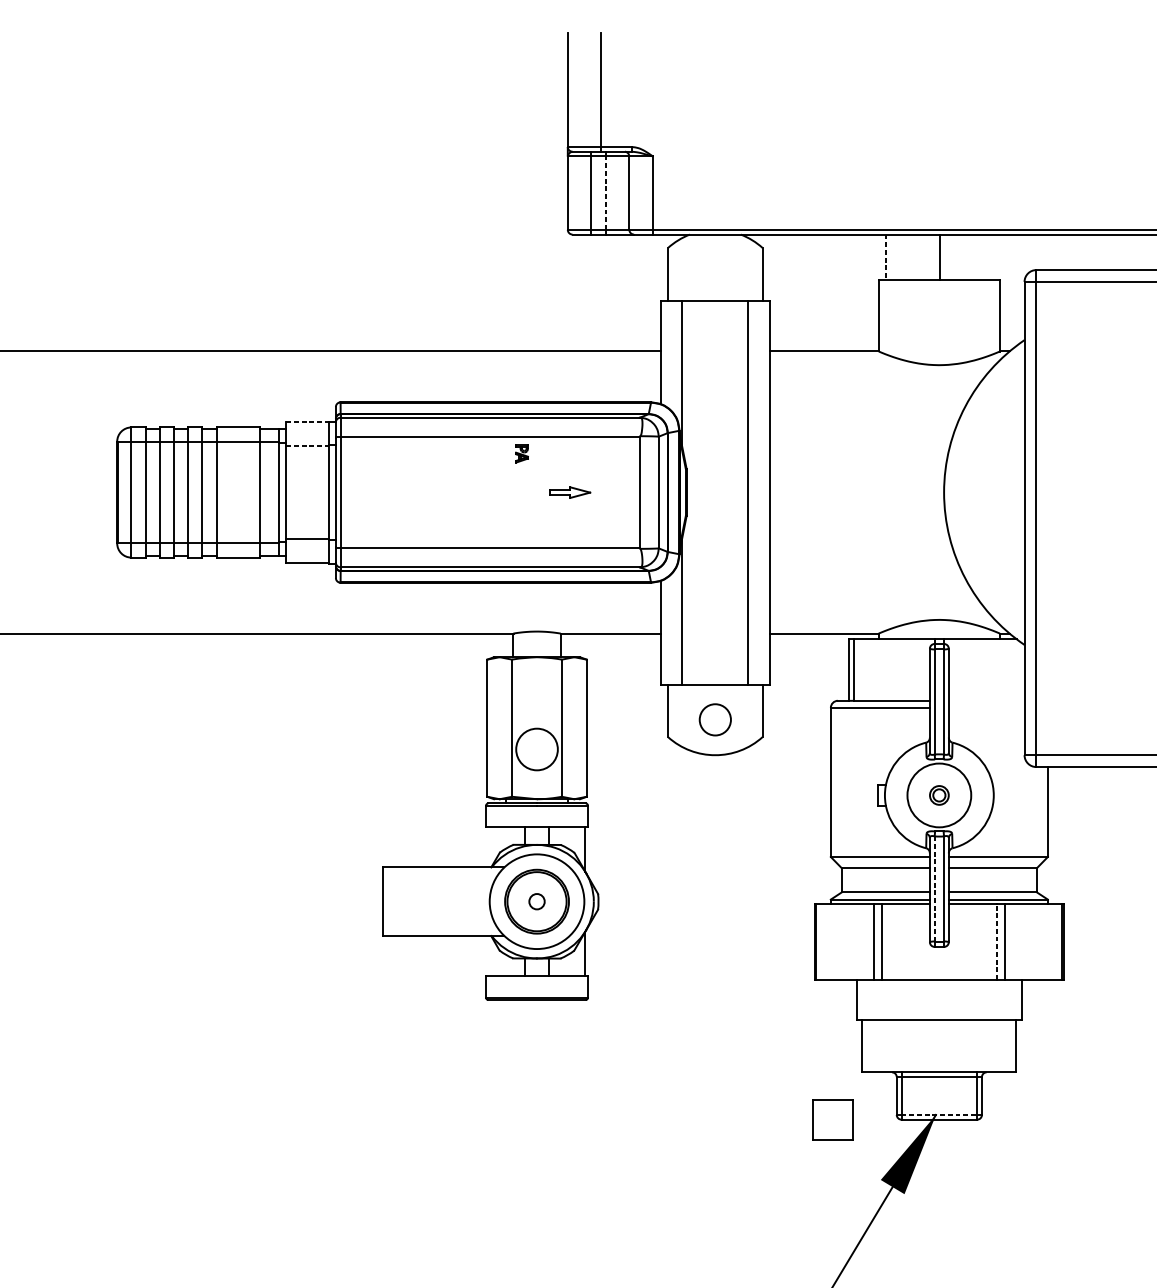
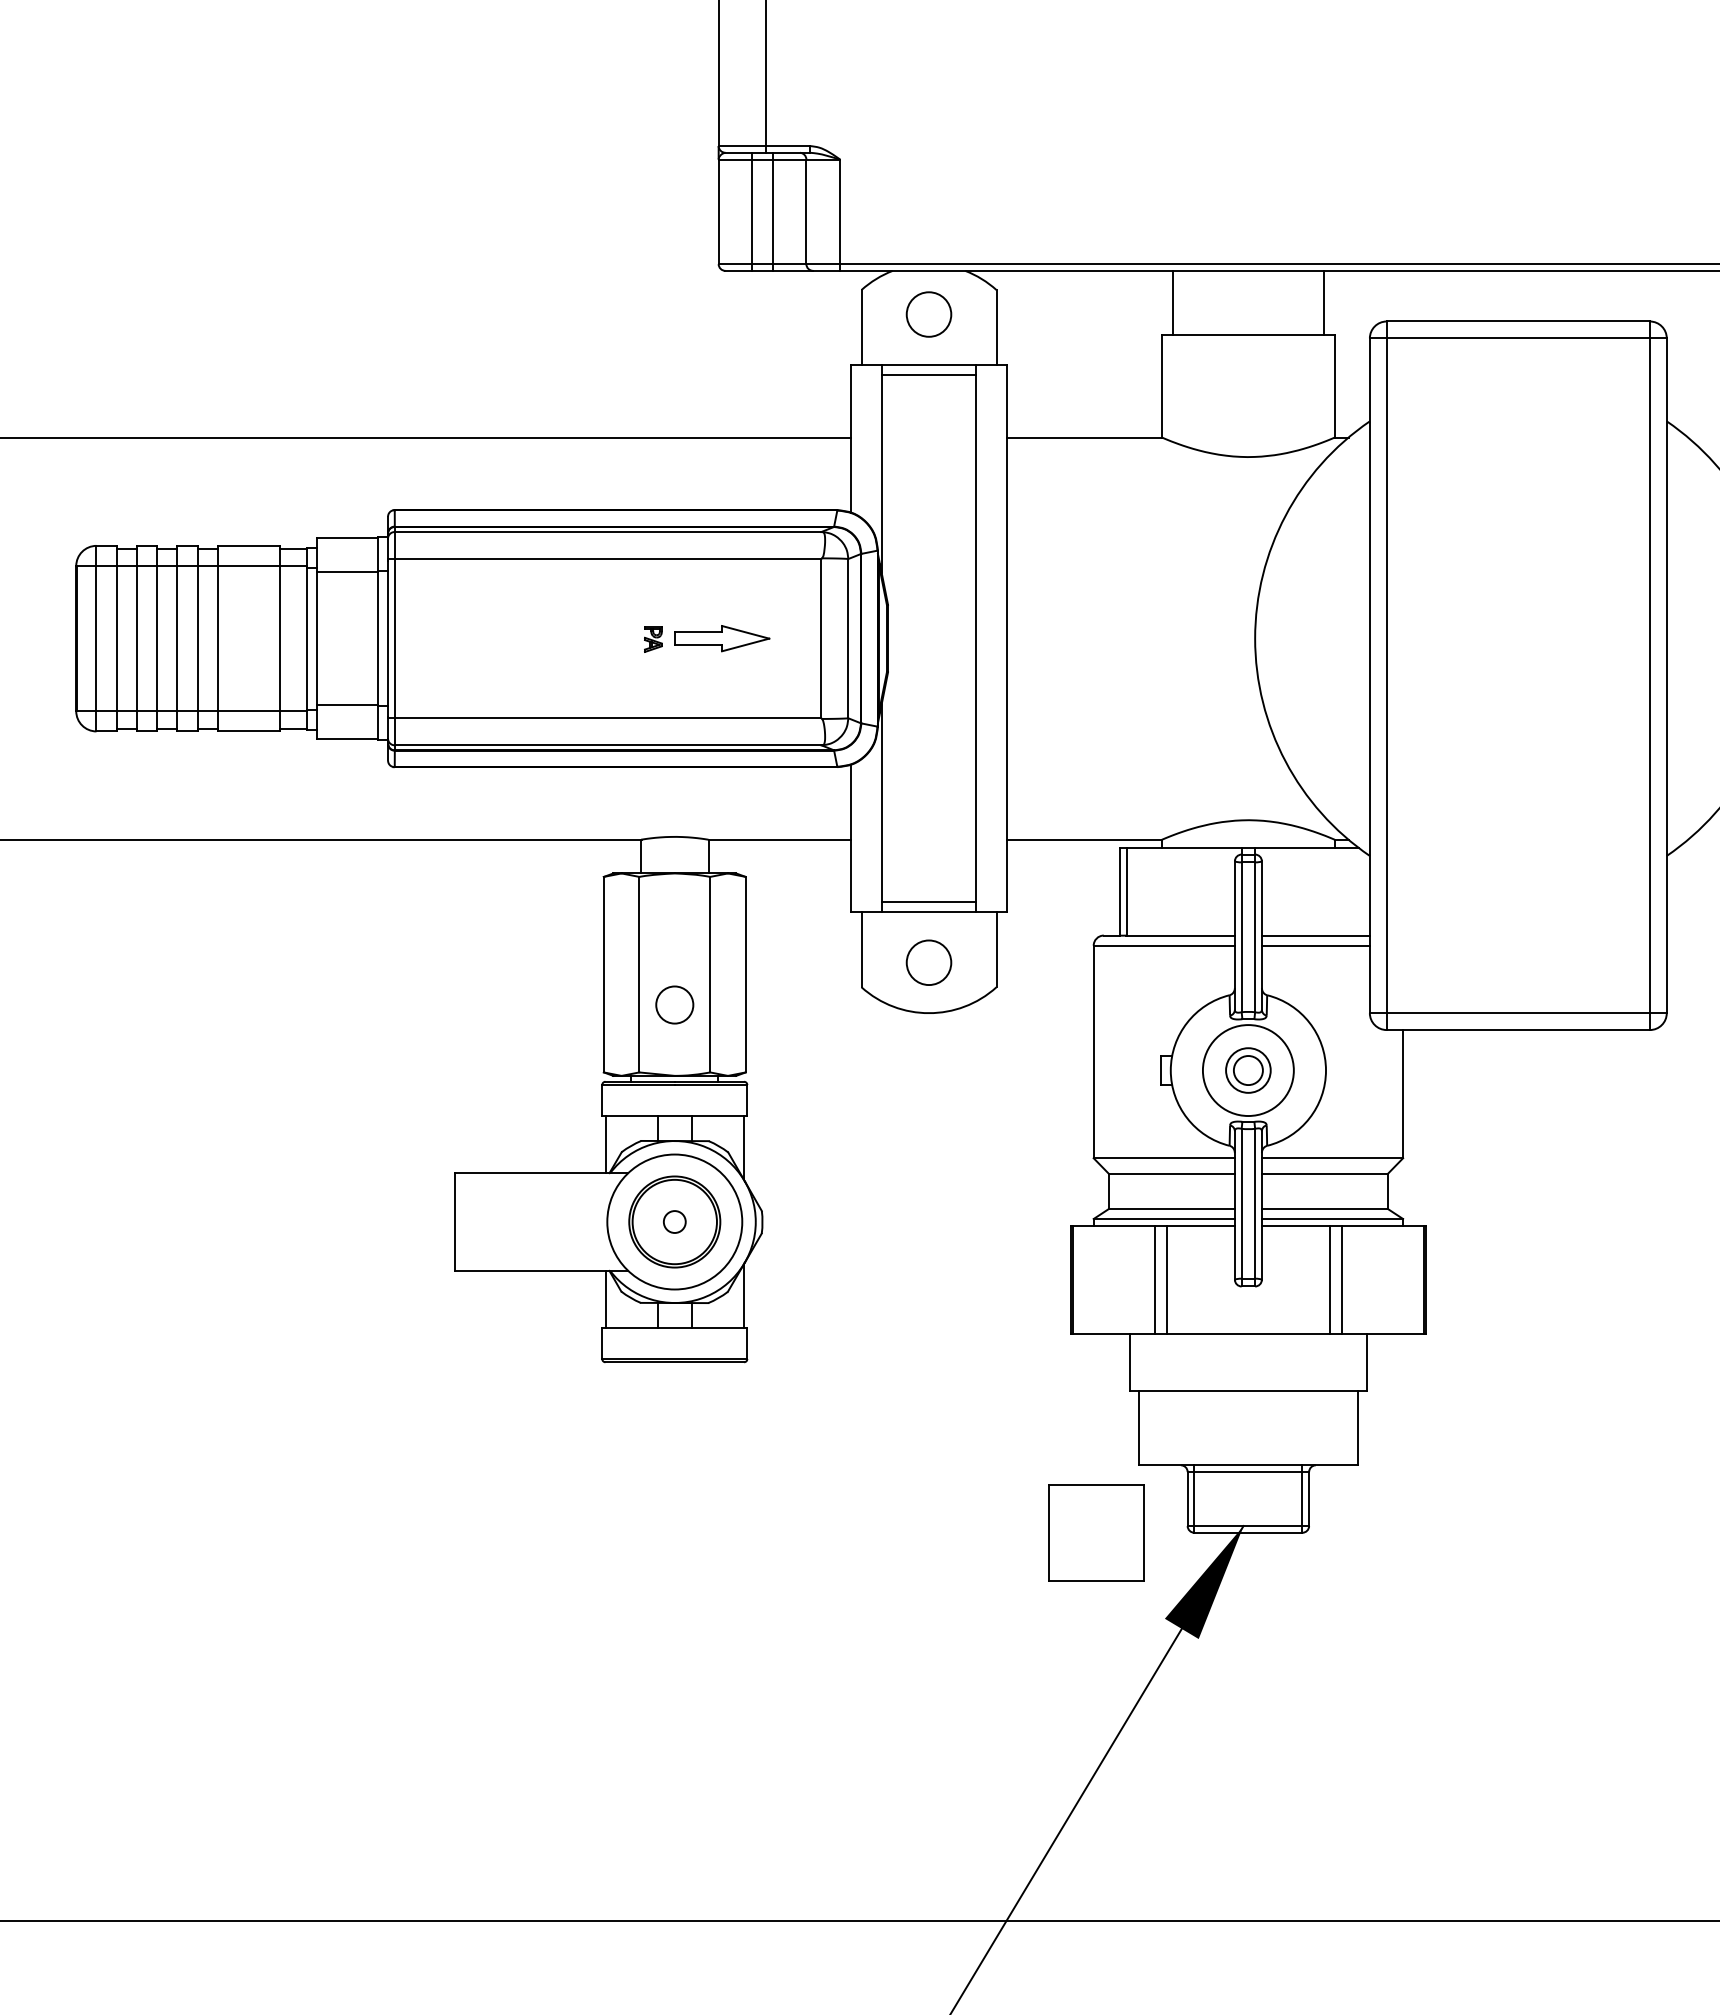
line: (605, 192) -> (772, 211), dashed -> solid
line: (940, 256) -> (1323, 302), moved
line: (886, 257) -> (1172, 303), dashed -> solid
circle: (714, 265) -> (928, 314), added
line: (714, 307) -> (928, 374), added
line: (308, 422) -> (348, 538), dashed -> solid
line: (308, 445) -> (348, 571), dashed -> solid
part: (522, 453) -> (653, 639), moved
part: (570, 492) -> (722, 638), size x1.67
line: (714, 677) -> (928, 902), added
line: (986, 700) -> (1315, 935), added
line: (986, 707) -> (1315, 945), added
circle: (536, 749) -> (674, 1004), size x0.62
part: (939, 795) -> (1248, 1070), size x1.67
line: (488, 847) -> (605, 1144), added
line: (934, 888) -> (1241, 1203), dashed -> solid
line: (996, 942) -> (1330, 1279), dashed -> solid
line: (488, 955) -> (605, 1298), added
line: (939, 1115) -> (1248, 1526), dashed -> solid
part: (832, 1119) -> (1096, 1532), size x1.67

